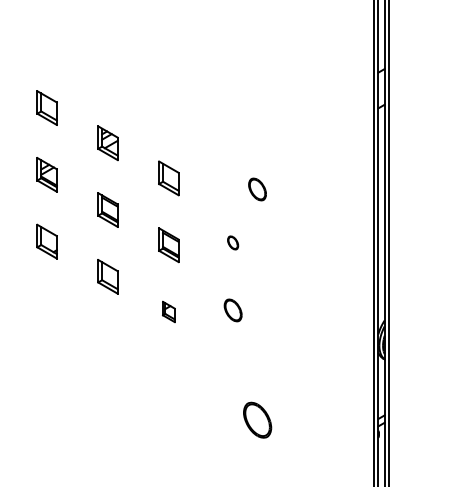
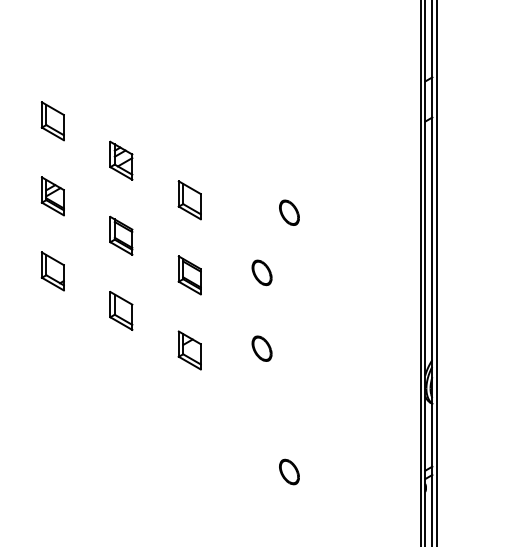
part: (232, 242) -> (261, 272), size x1.67
part: (168, 311) -> (189, 349), size x1.67
part: (257, 419) -> (289, 471), size x0.62

